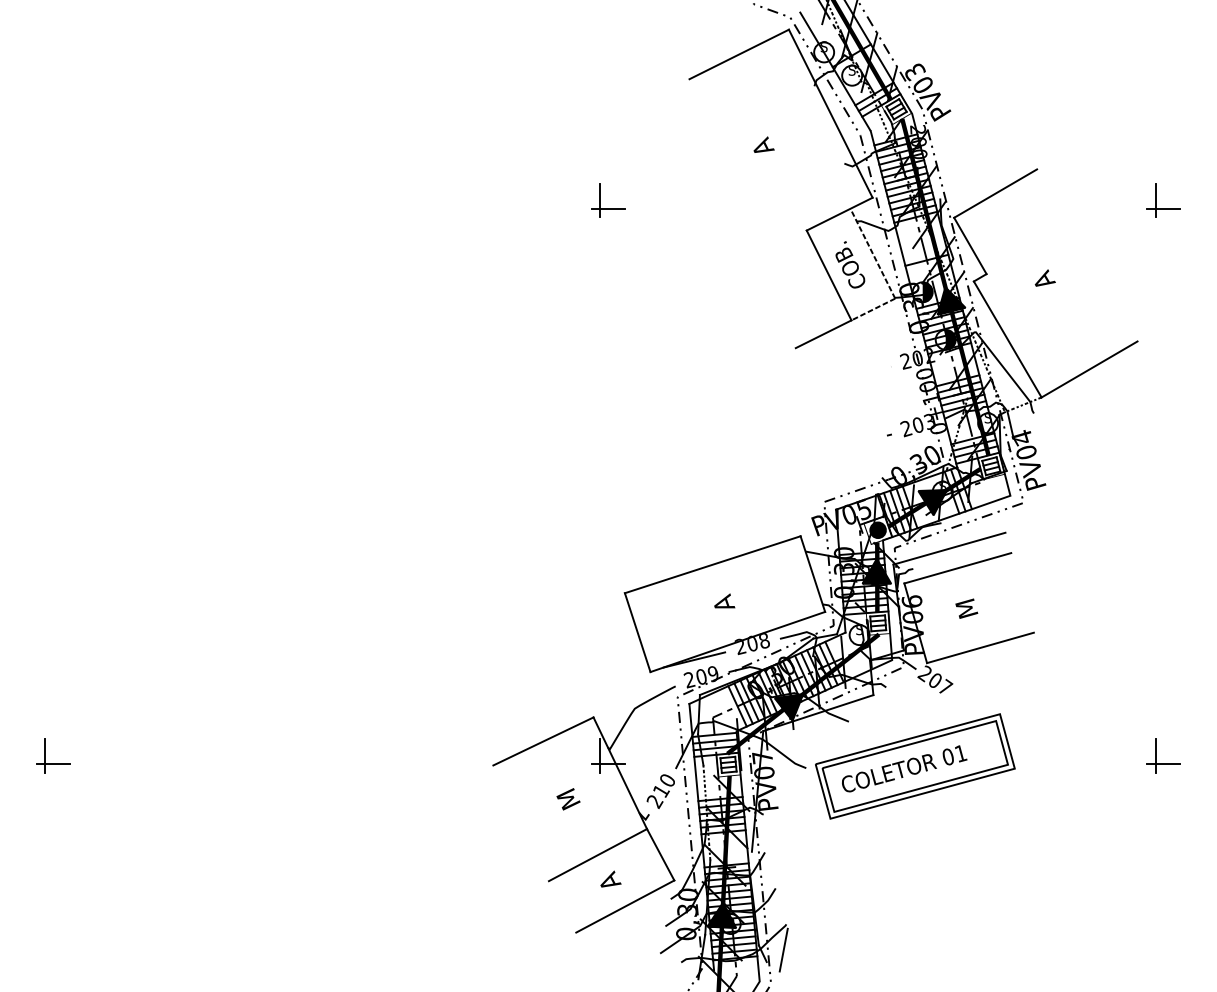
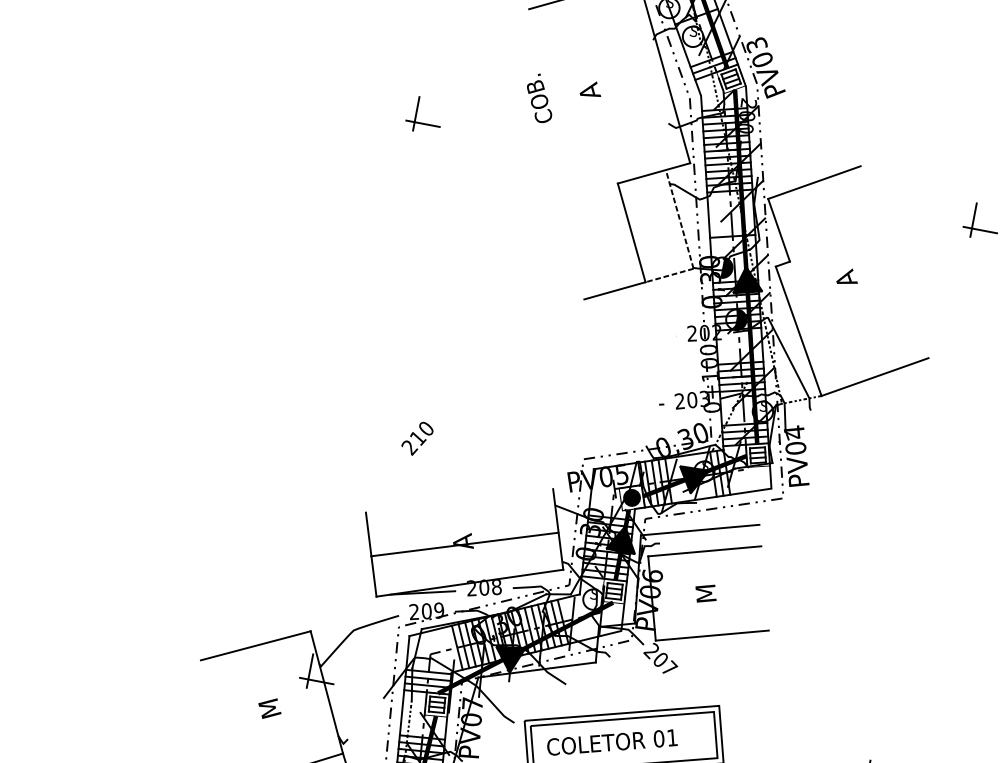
text: (850, 264) -> (540, 97), moved
line: (712, 564) -> (464, 544), moved
text: (660, 791) -> (417, 438), moved

